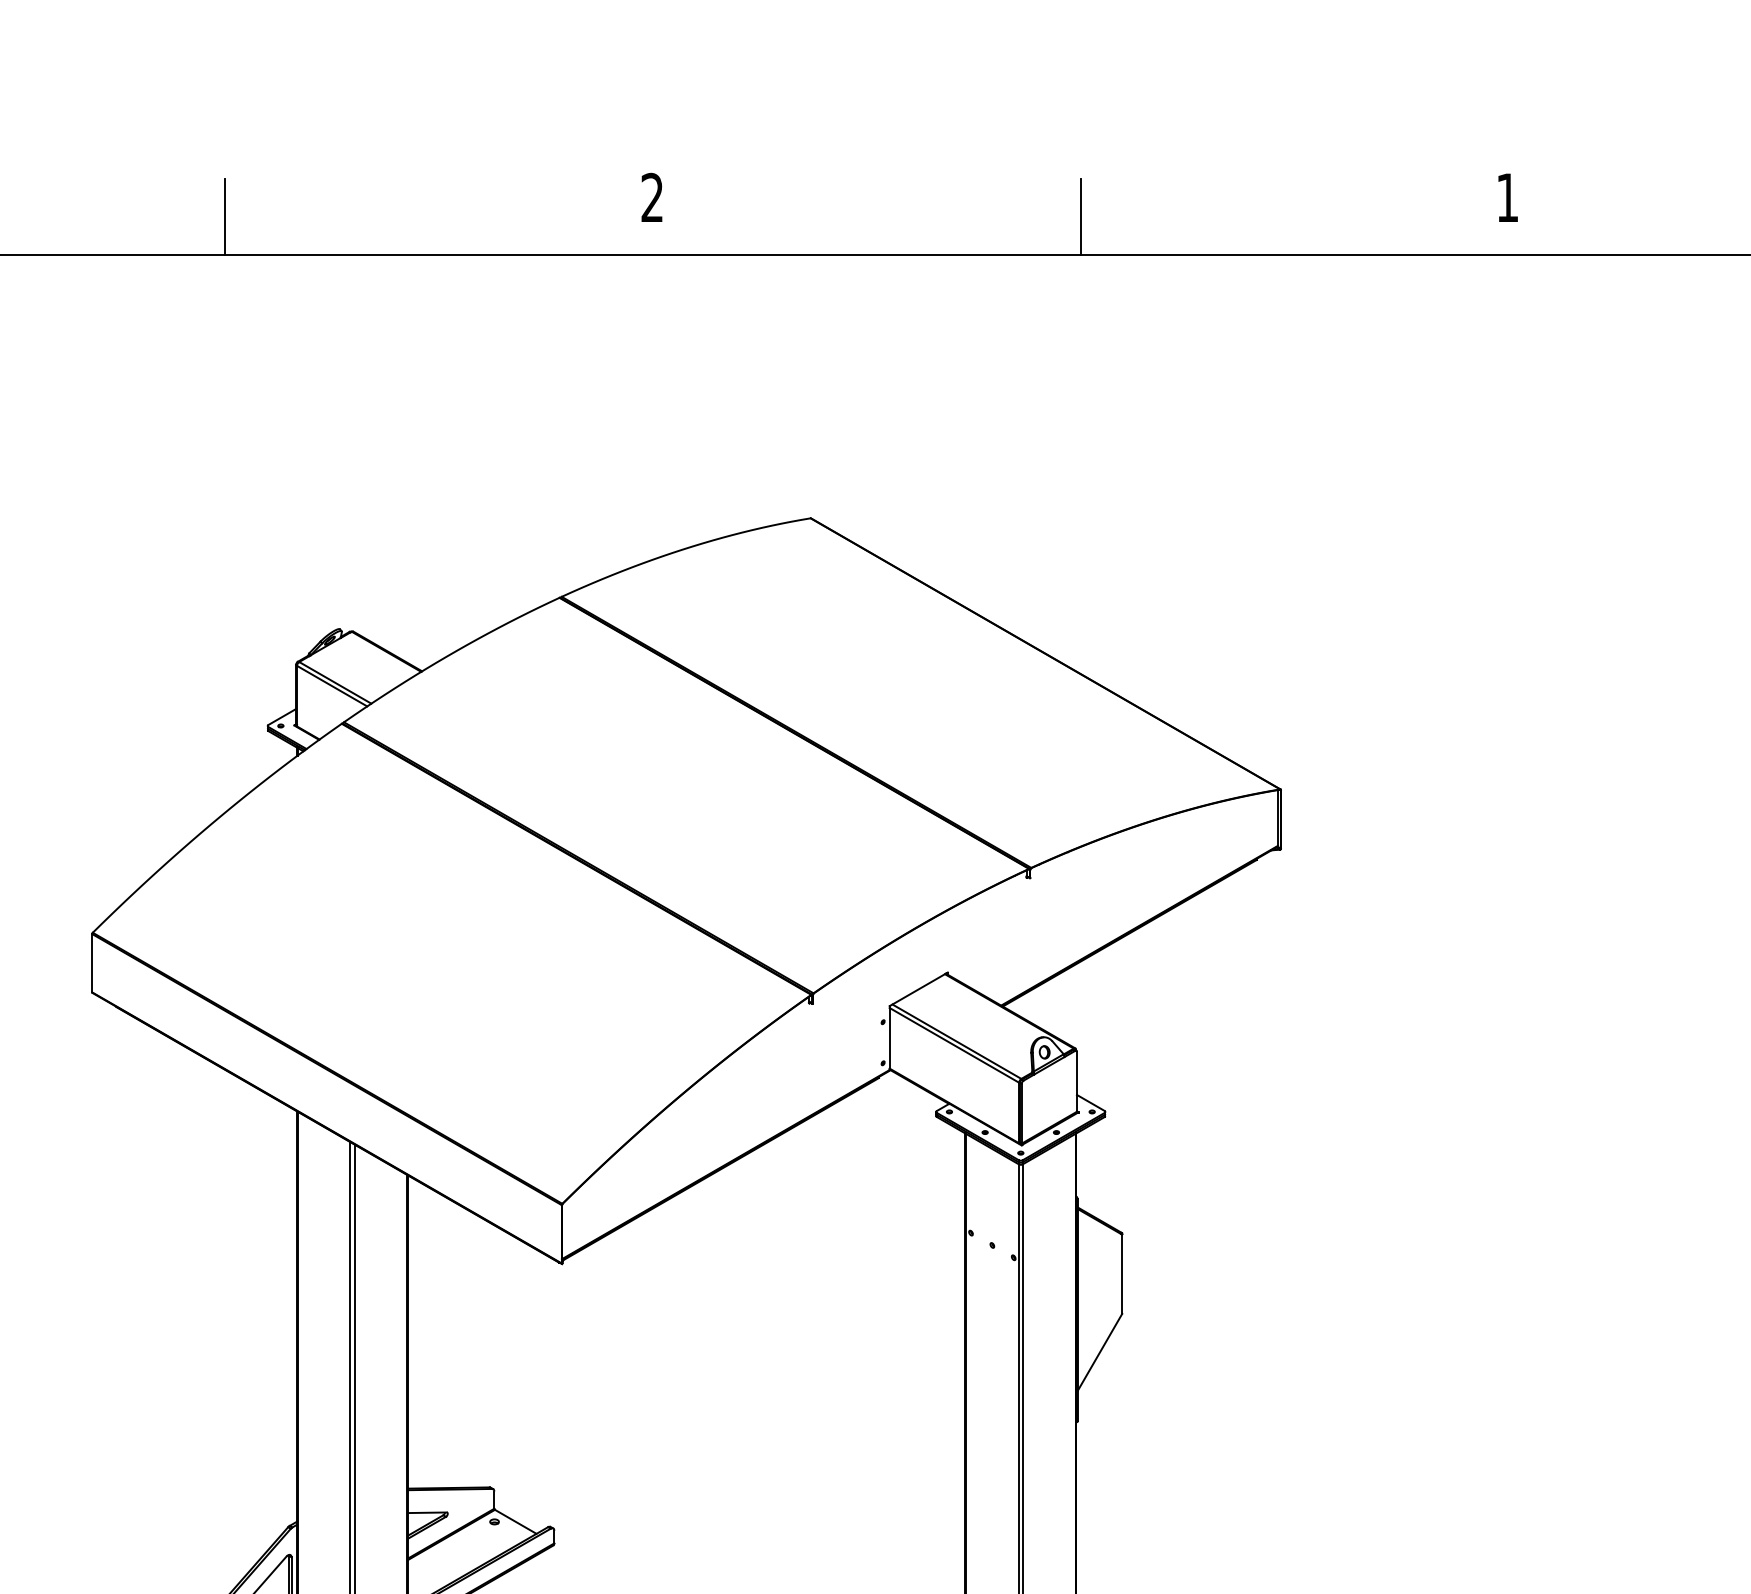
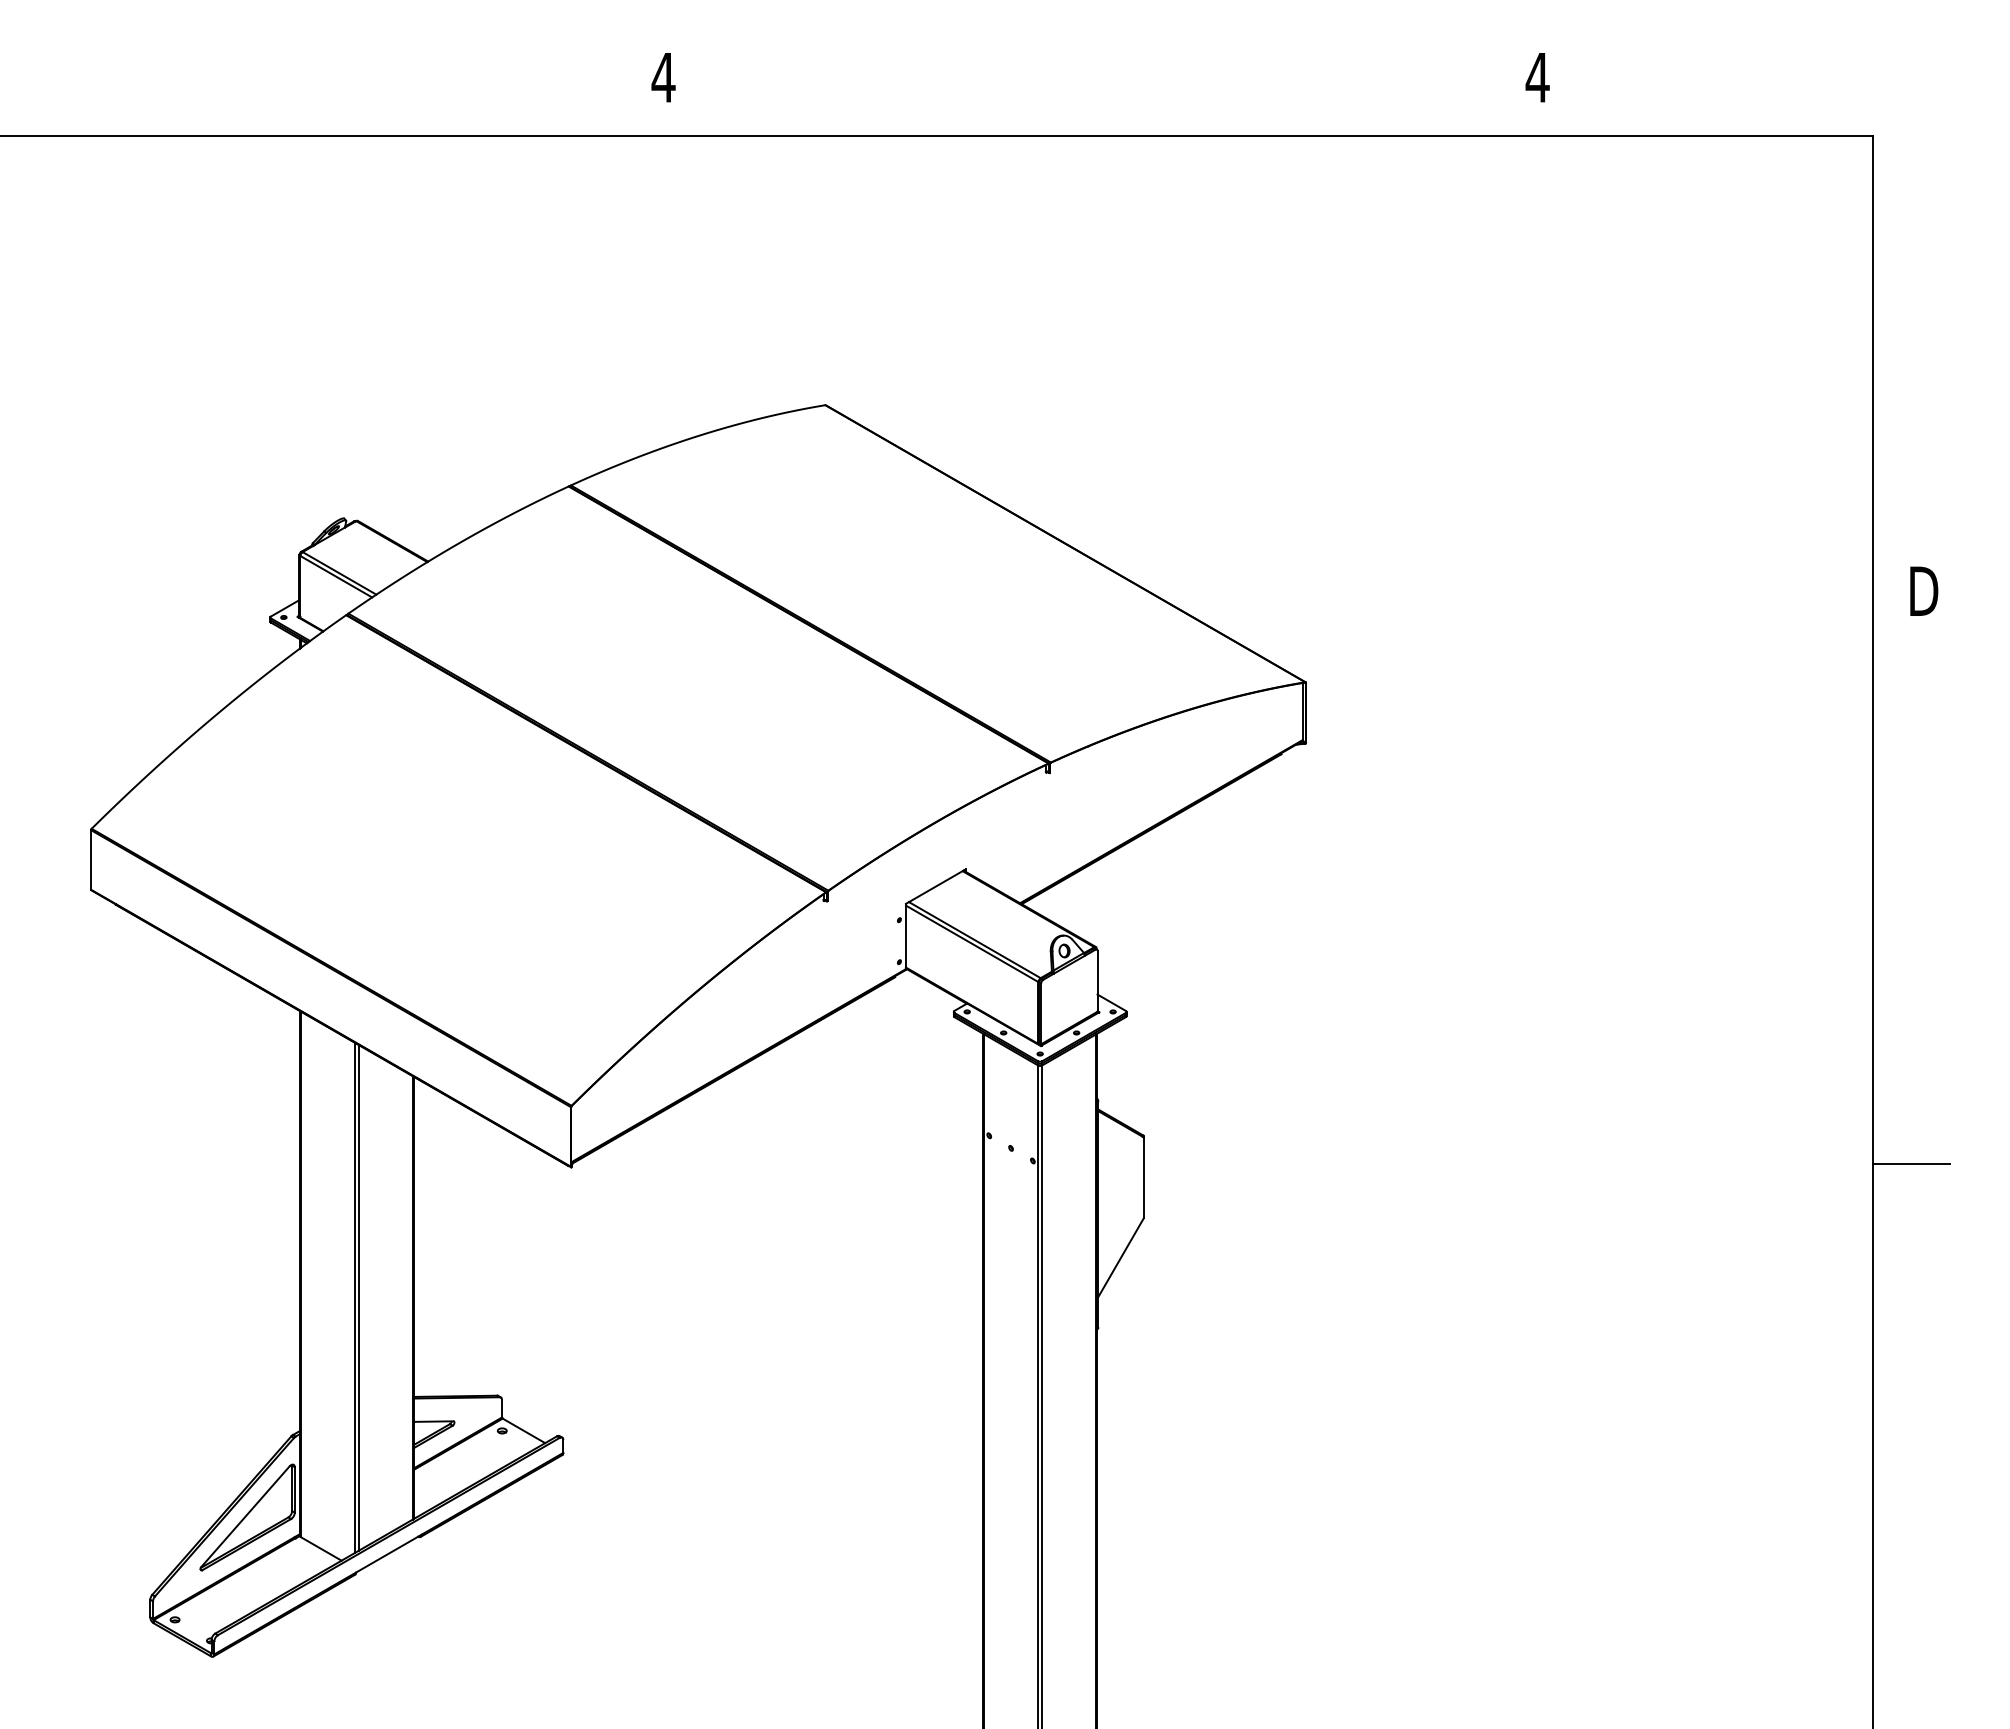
text: (652, 197) -> (663, 77), 2 -> 4
text: (1507, 197) -> (1537, 77), 1 -> 4
line: (225, 216) -> (227, 96), removed
line: (1080, 216) -> (1101, 96), removed

